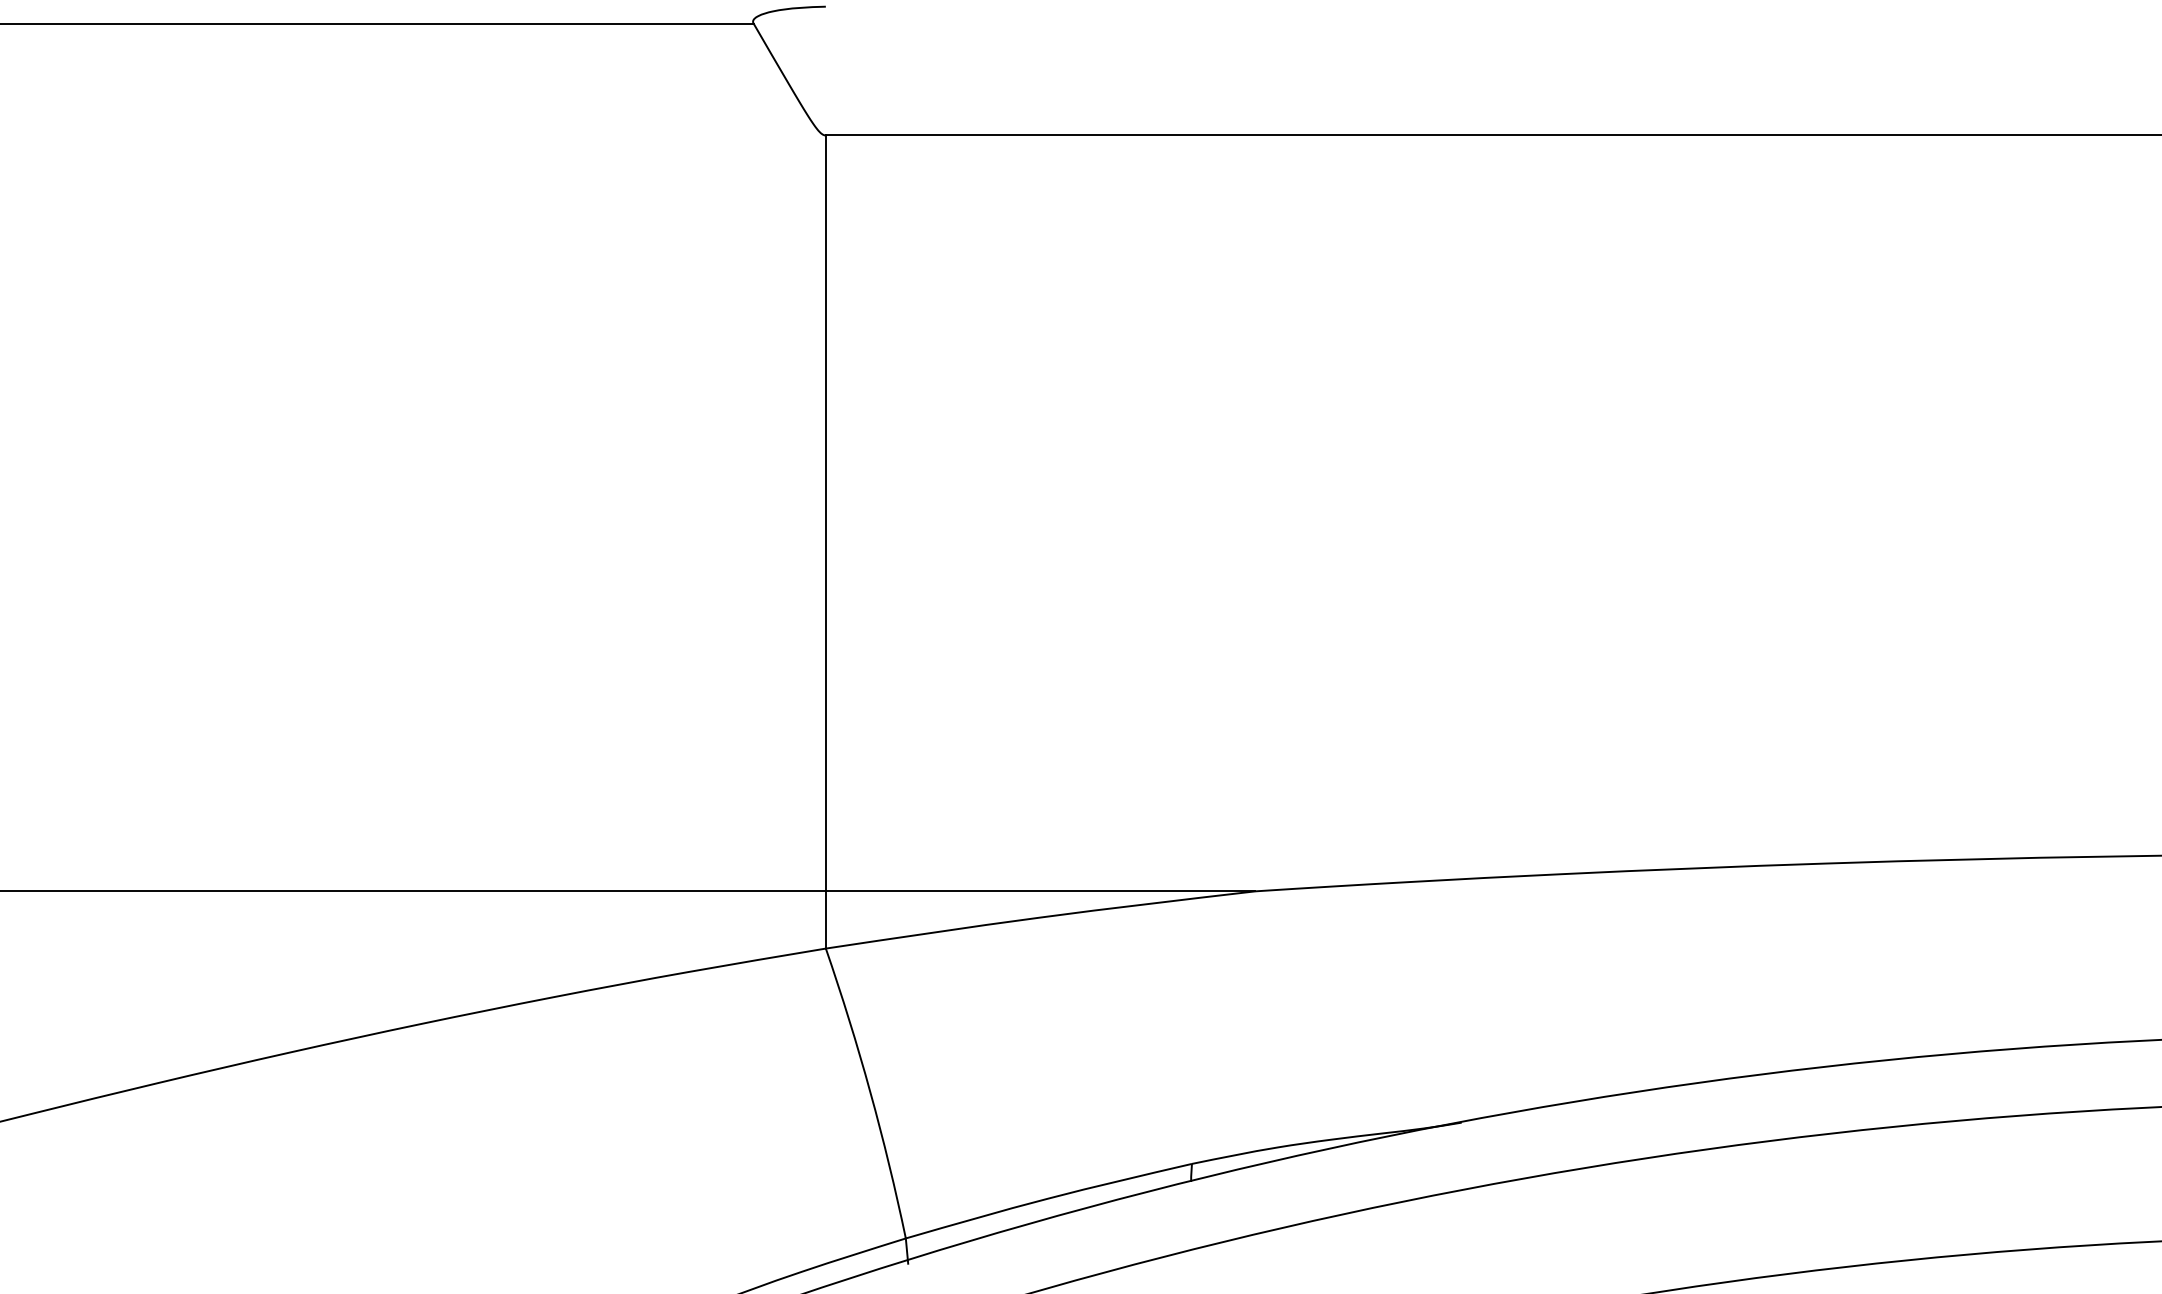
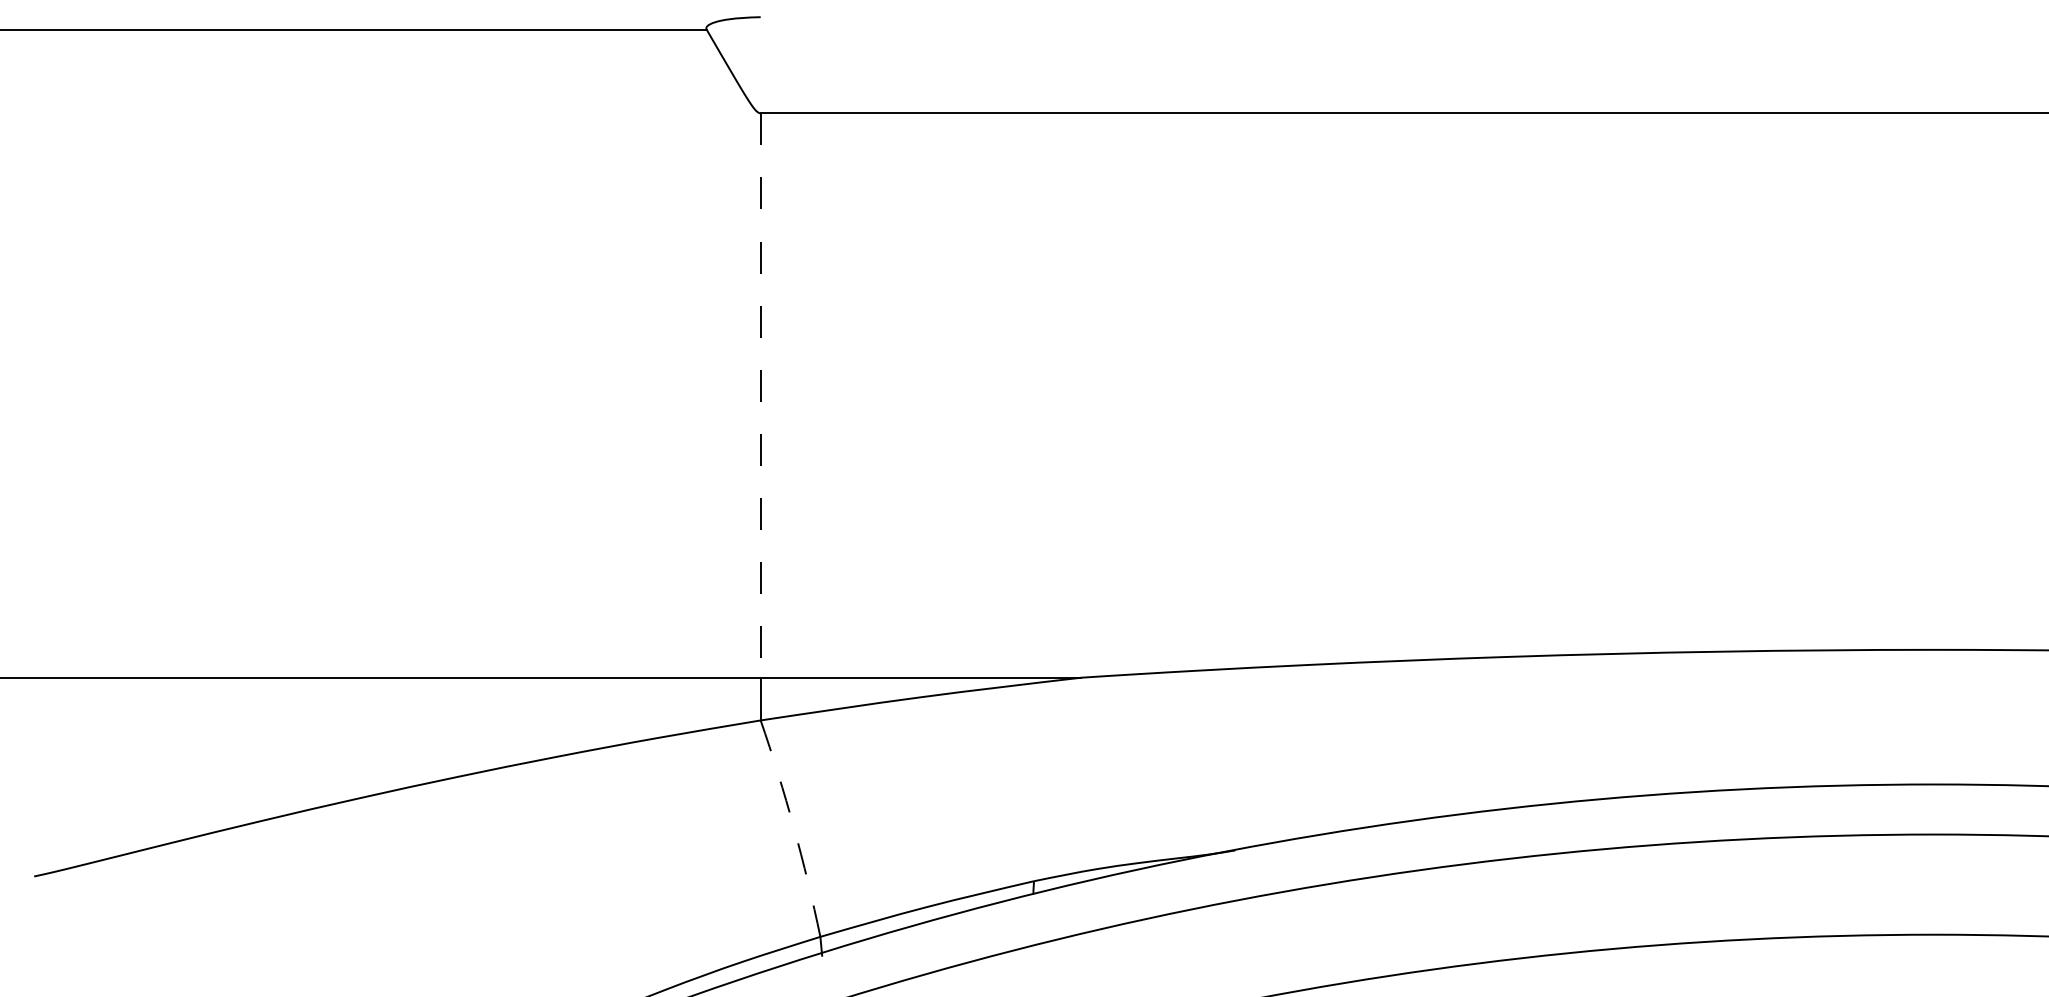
line: (825, 514) -> (760, 396), solid -> dashed
arc: (869, 1091) -> (793, 827), solid -> dashed

